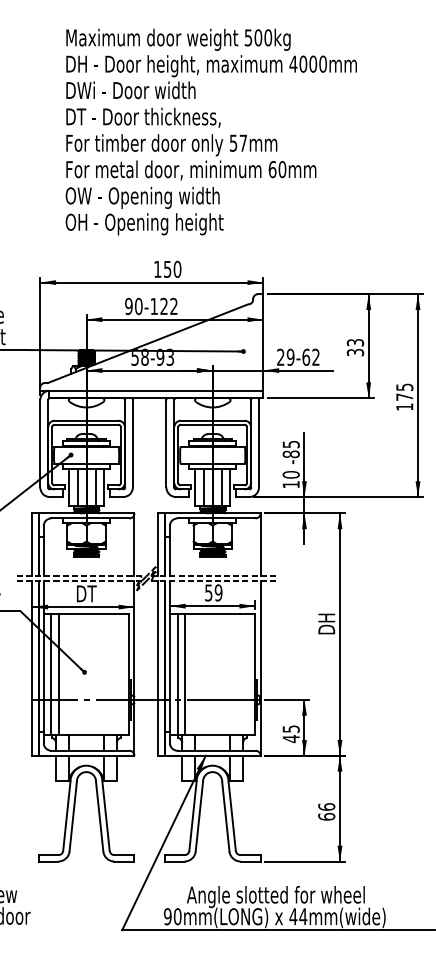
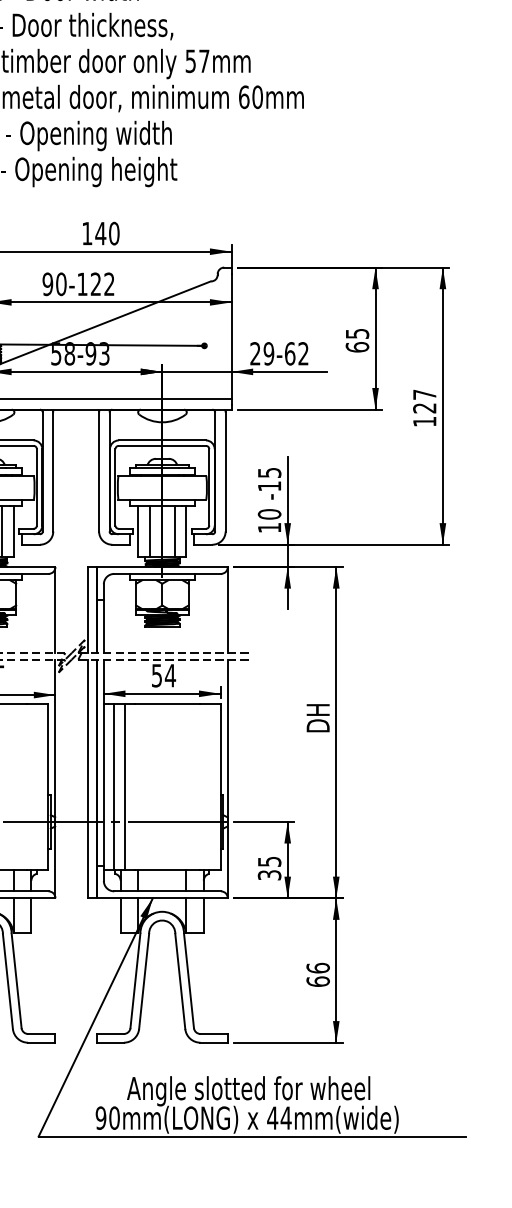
text: (167, 269) -> (100, 233), 150 -> 140
text: (355, 347) -> (357, 340), 33 -> 65
text: (404, 391) -> (424, 400), 175 -> 127
text: (290, 454) -> (268, 486), -85 -> -15
text: (218, 592) -> (170, 675), 59 -> 54
text: (290, 739) -> (268, 875), 45 -> 35

